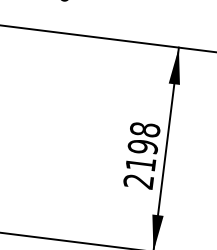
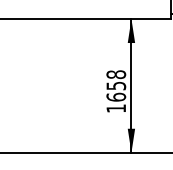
text: (141, 163) -> (116, 96), 2198 -> 1658

